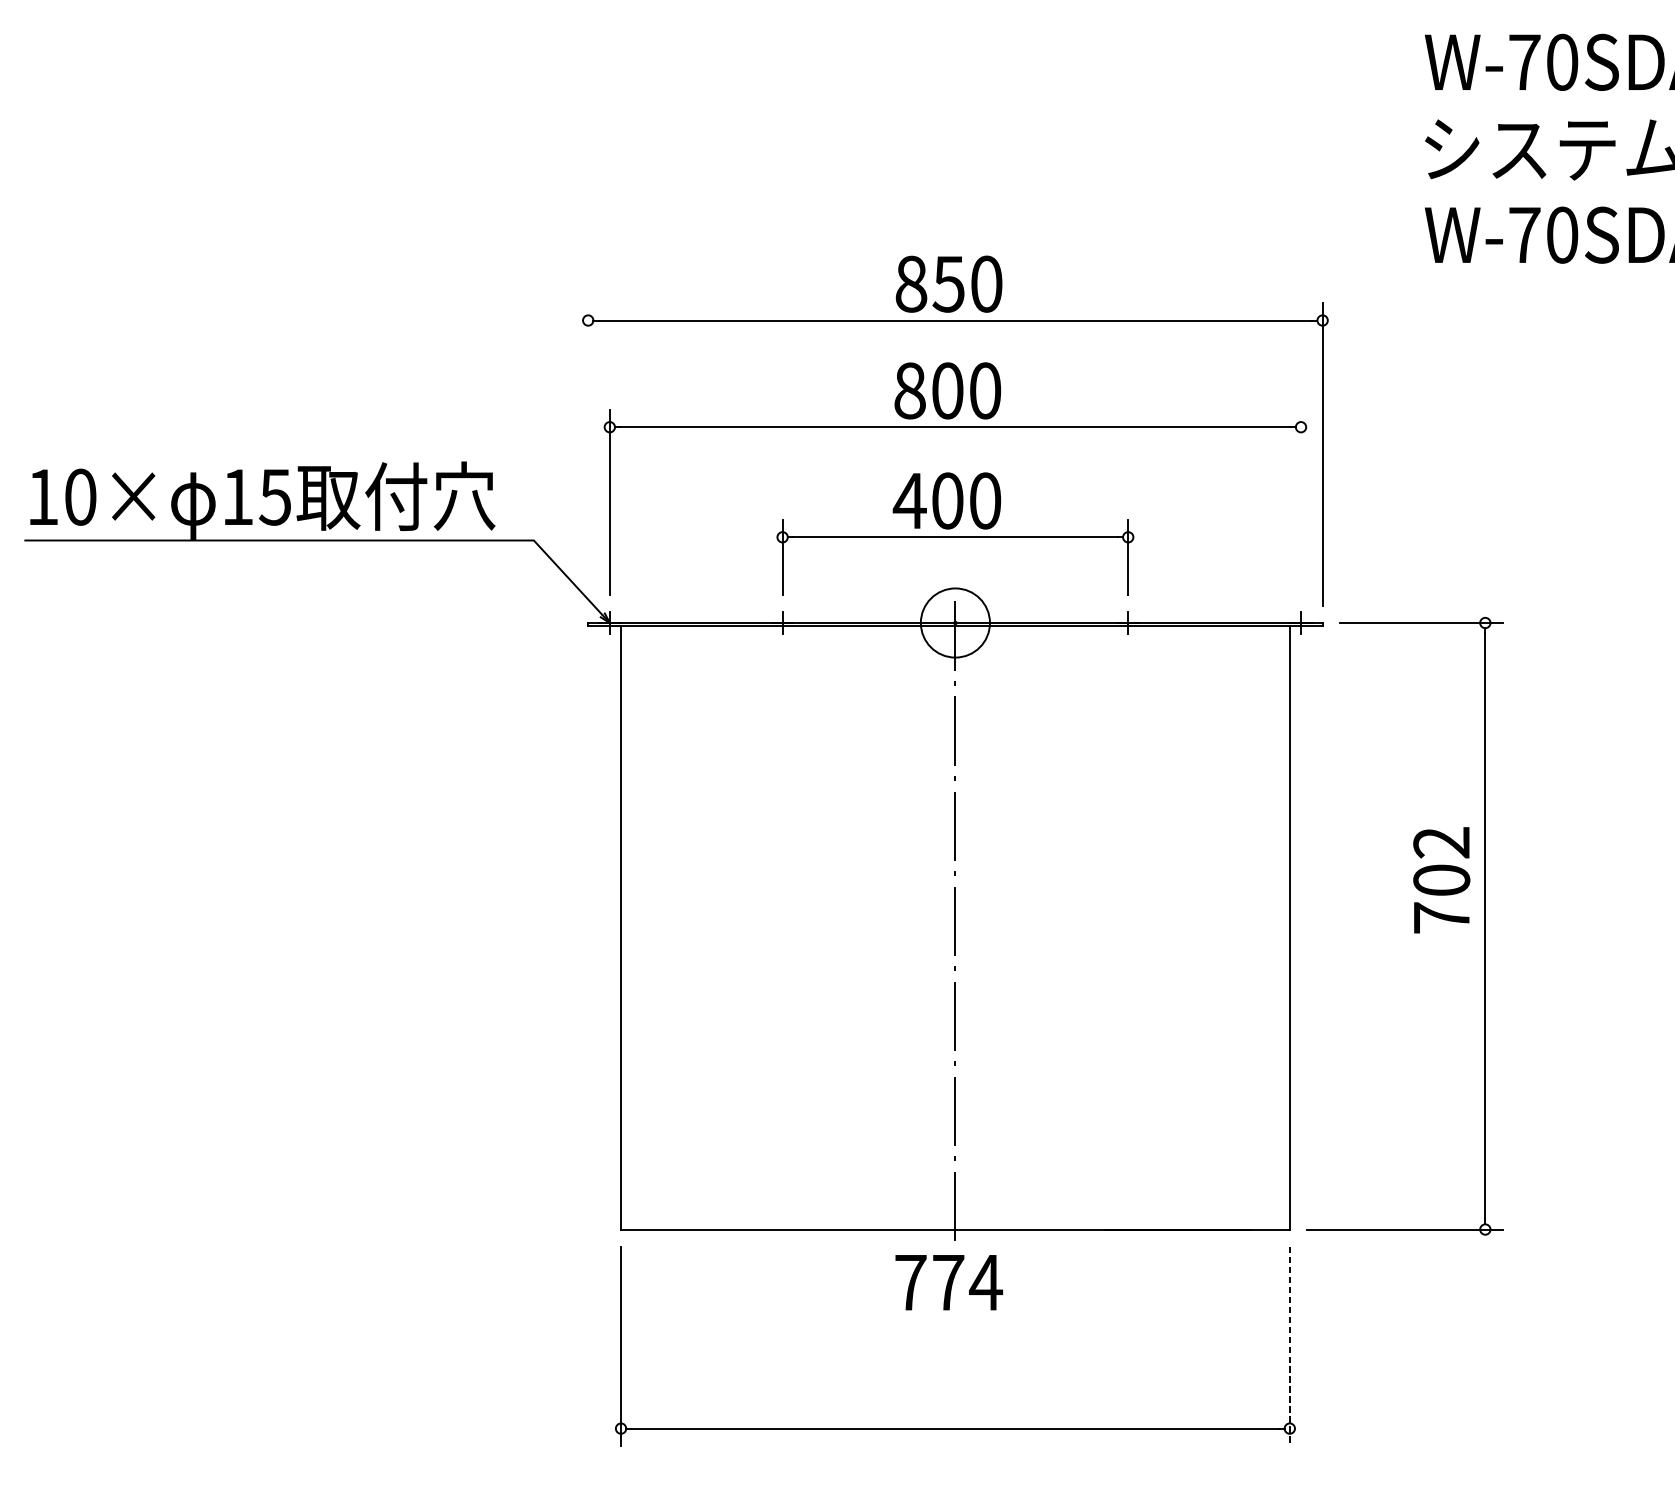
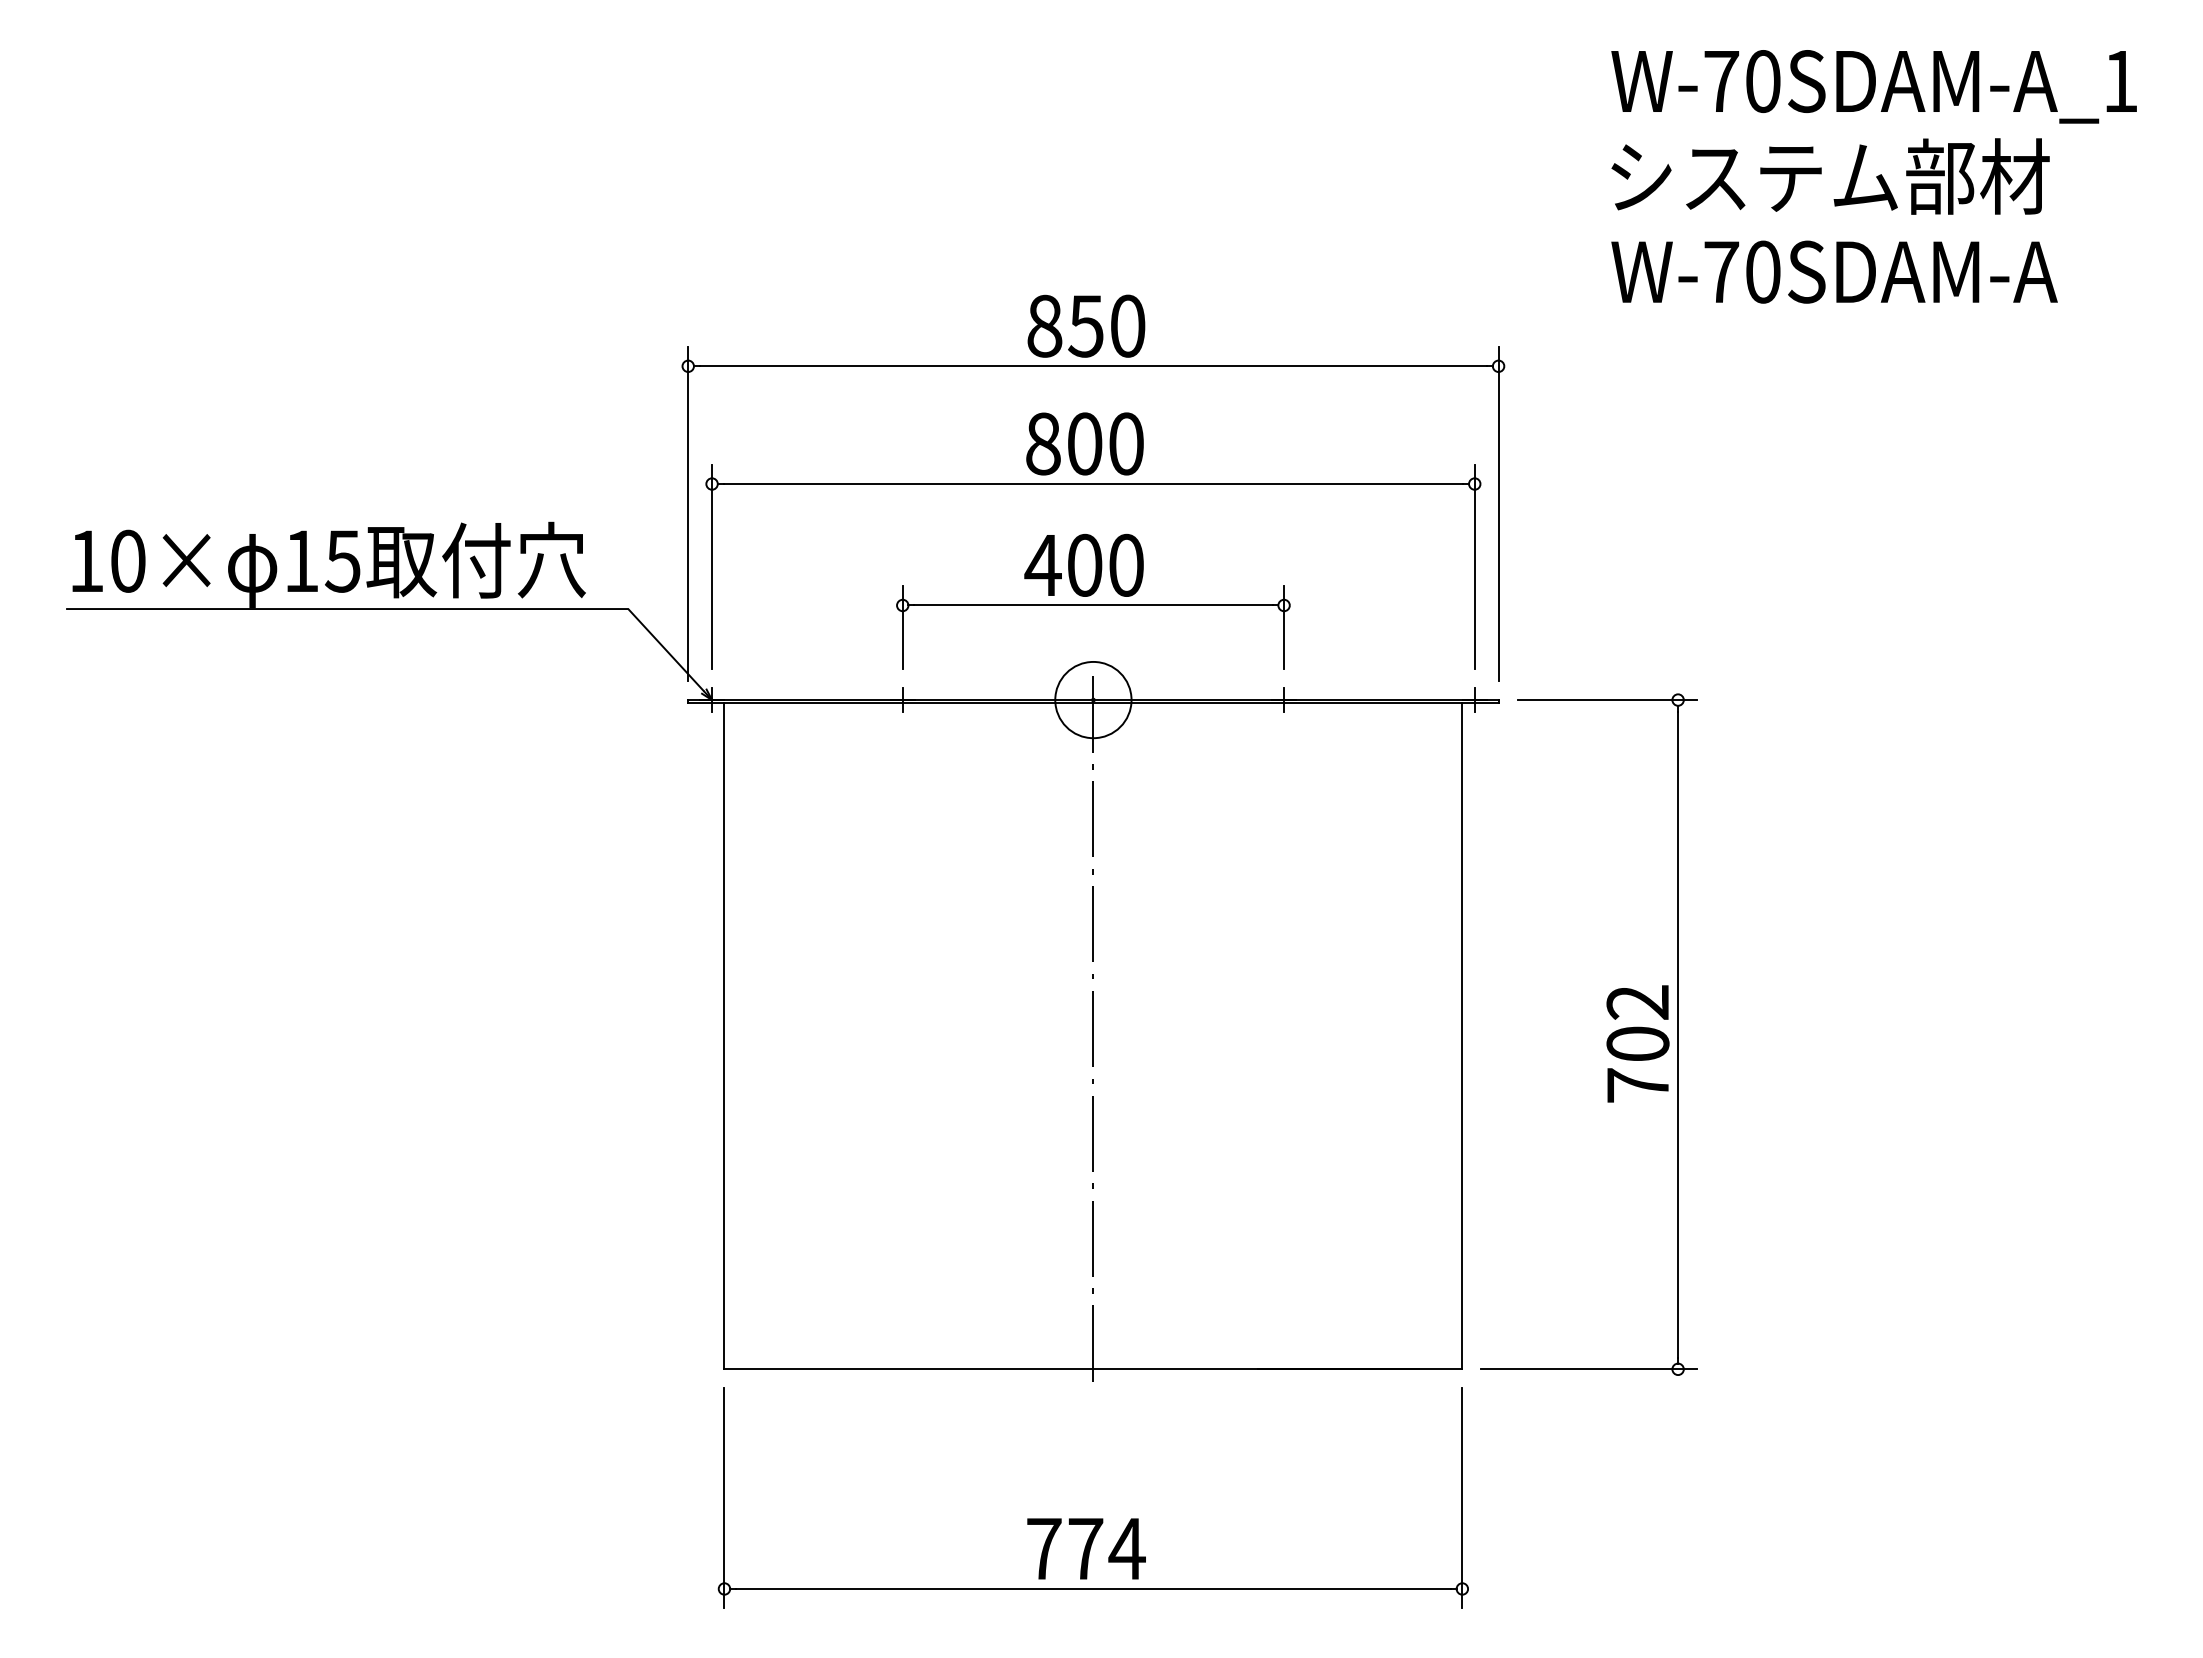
line: (588, 454) -> (688, 514), added
line: (1300, 501) -> (1474, 566), added
text: (1441, 879) -> (1637, 1043), moved
text: (949, 1282) -> (1086, 1548), moved
line: (1289, 1346) -> (1462, 1498), dashed -> solid

